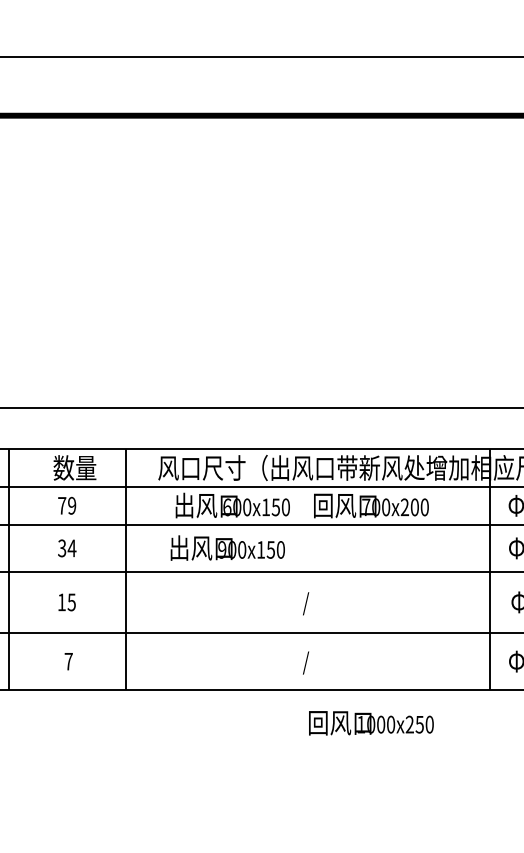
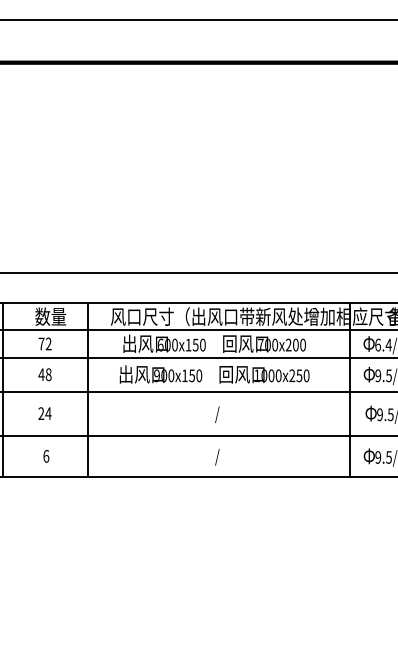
text: (71, 506) -> (48, 344), 79 -> 72
text: (66, 548) -> (44, 374), 34 -> 48
text: (66, 602) -> (44, 413), 15 -> 24
text: (69, 661) -> (46, 456), 7 -> 6
text: (371, 722) -> (264, 374), moved

